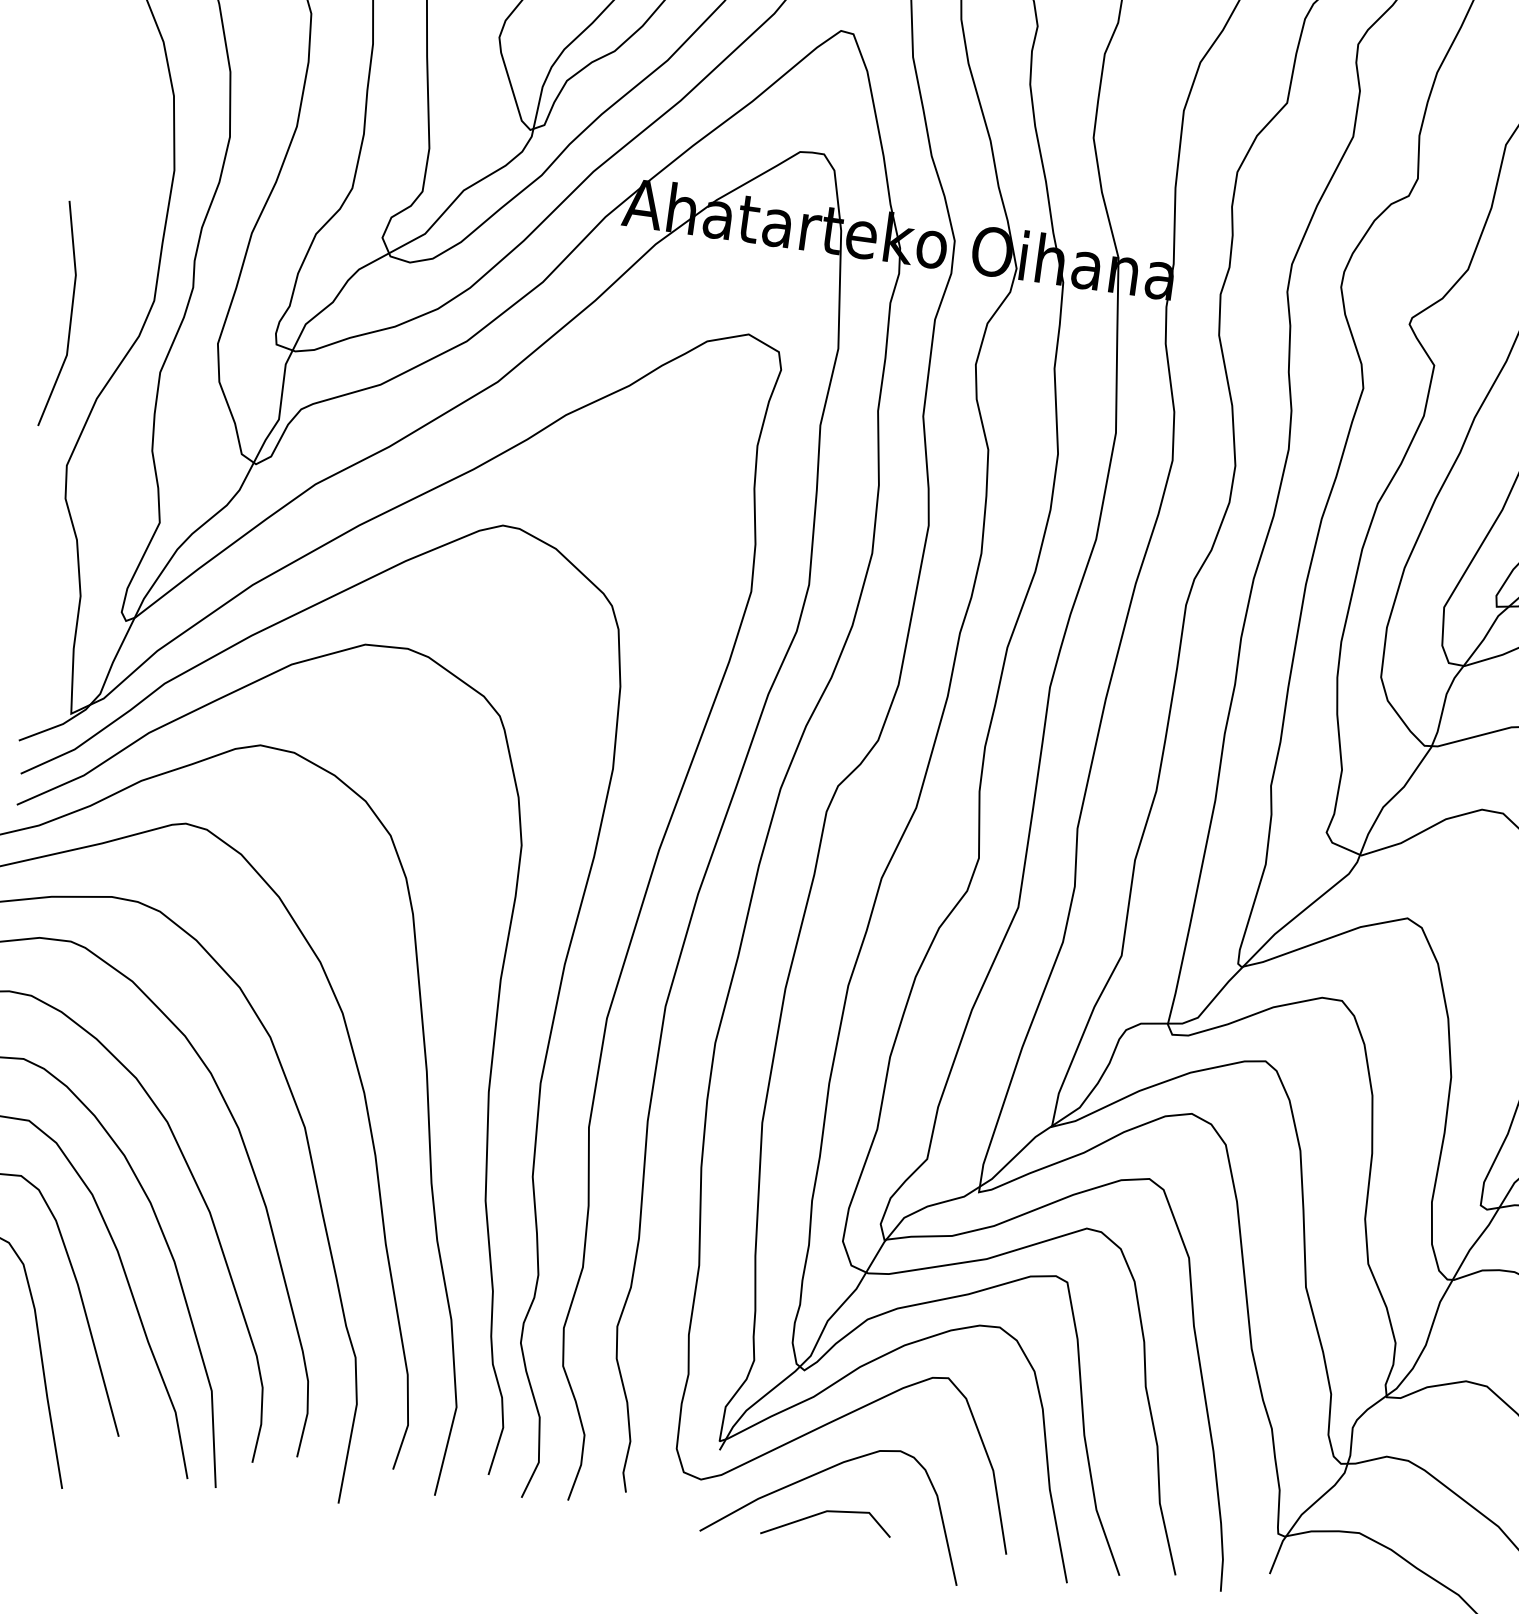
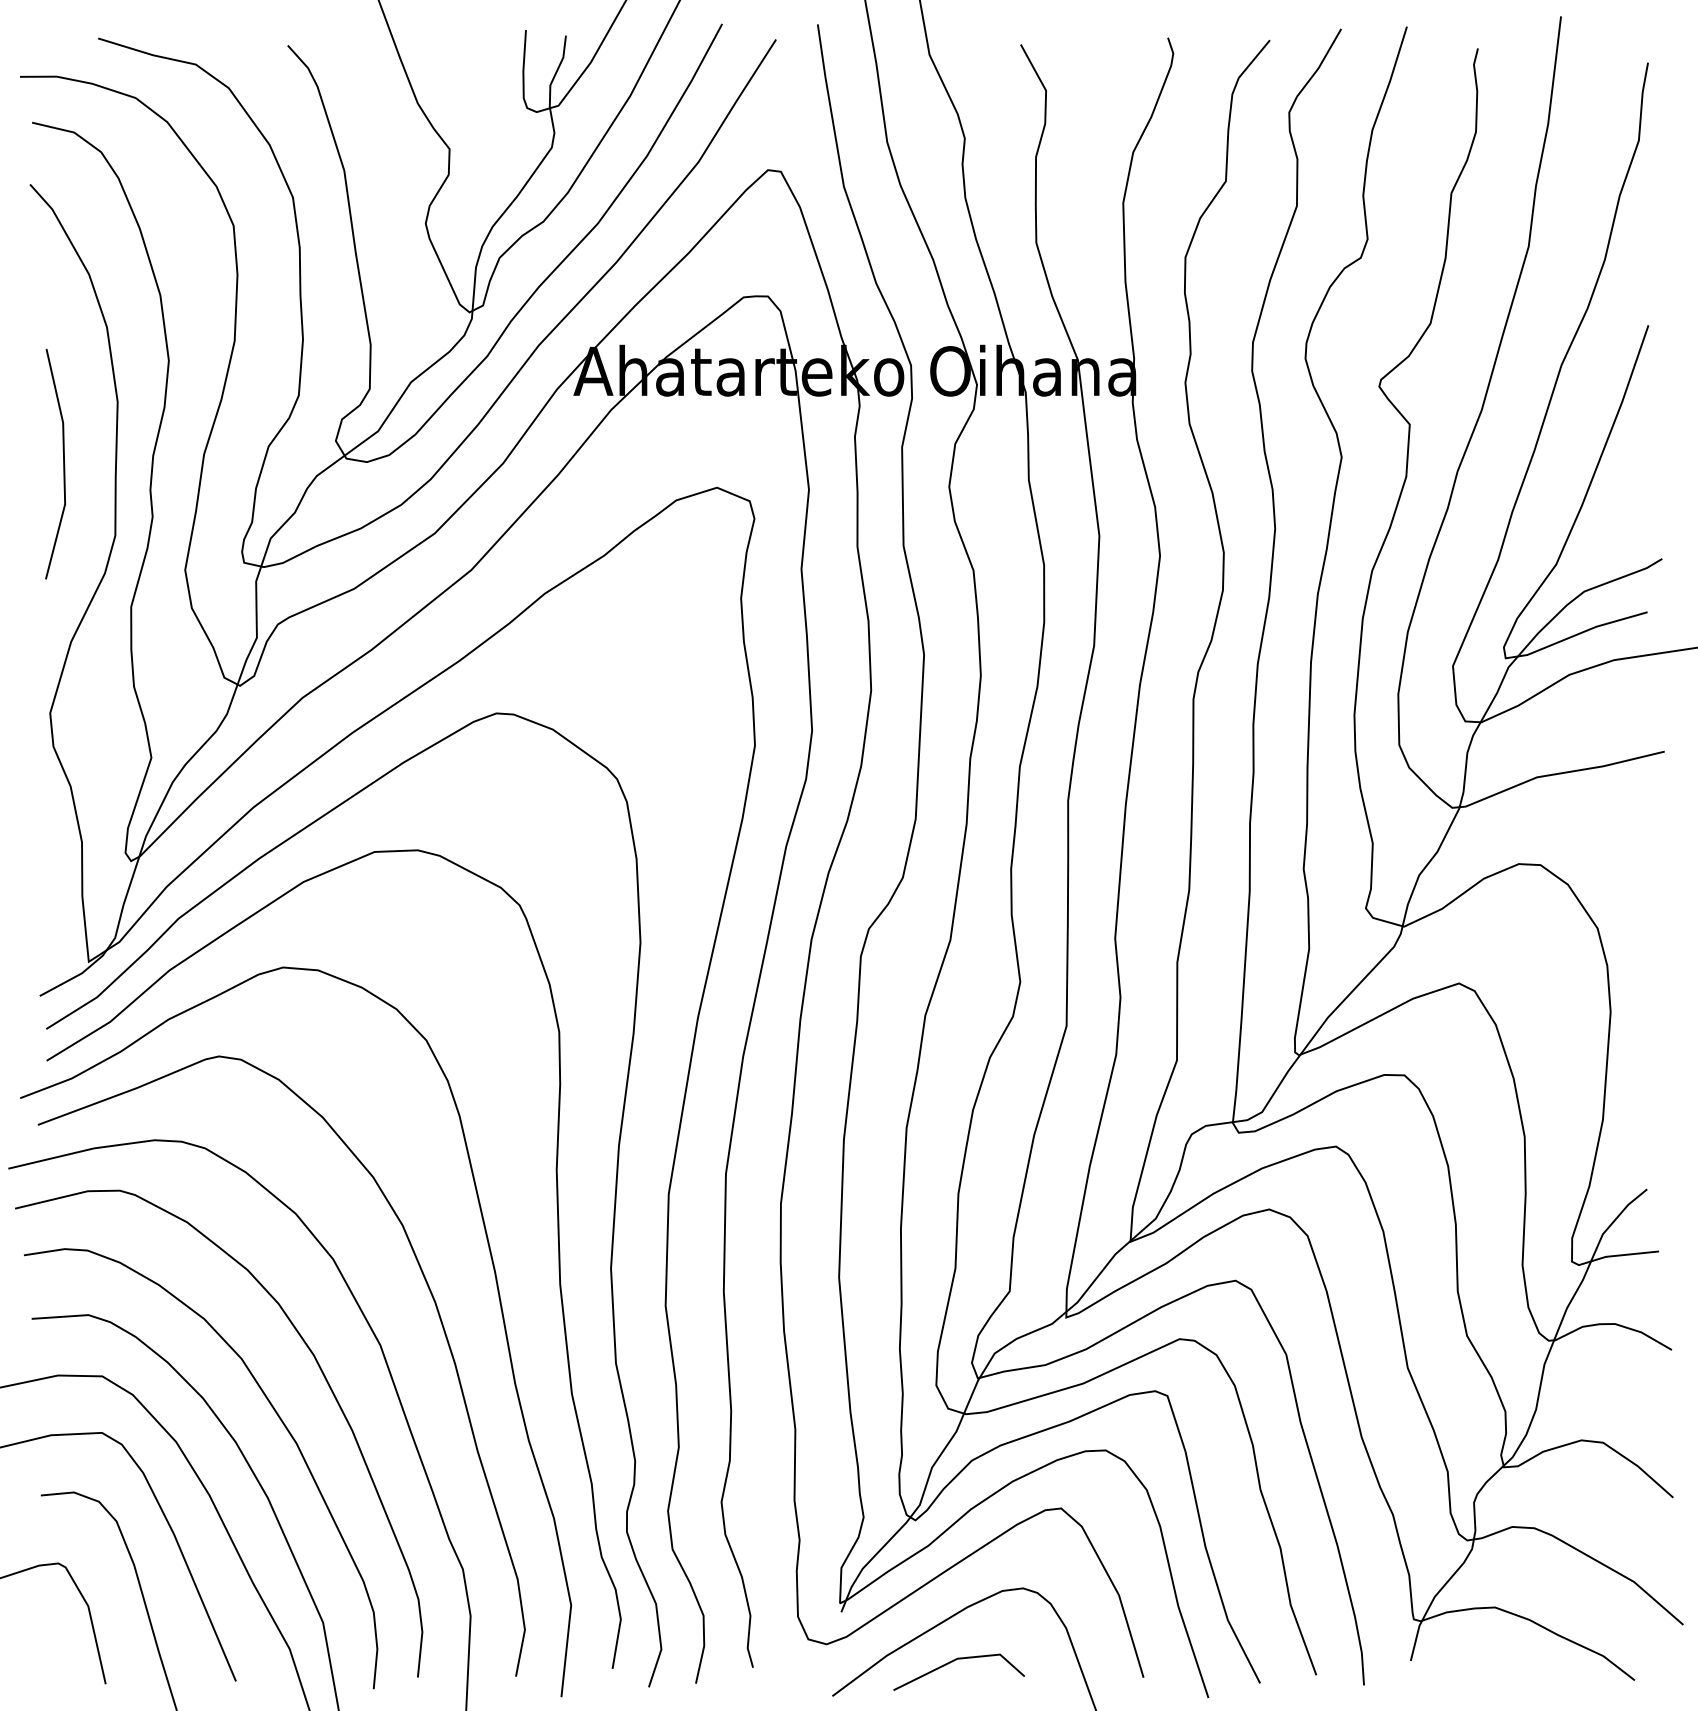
line: (70, 316) -> (63, 464), moved

